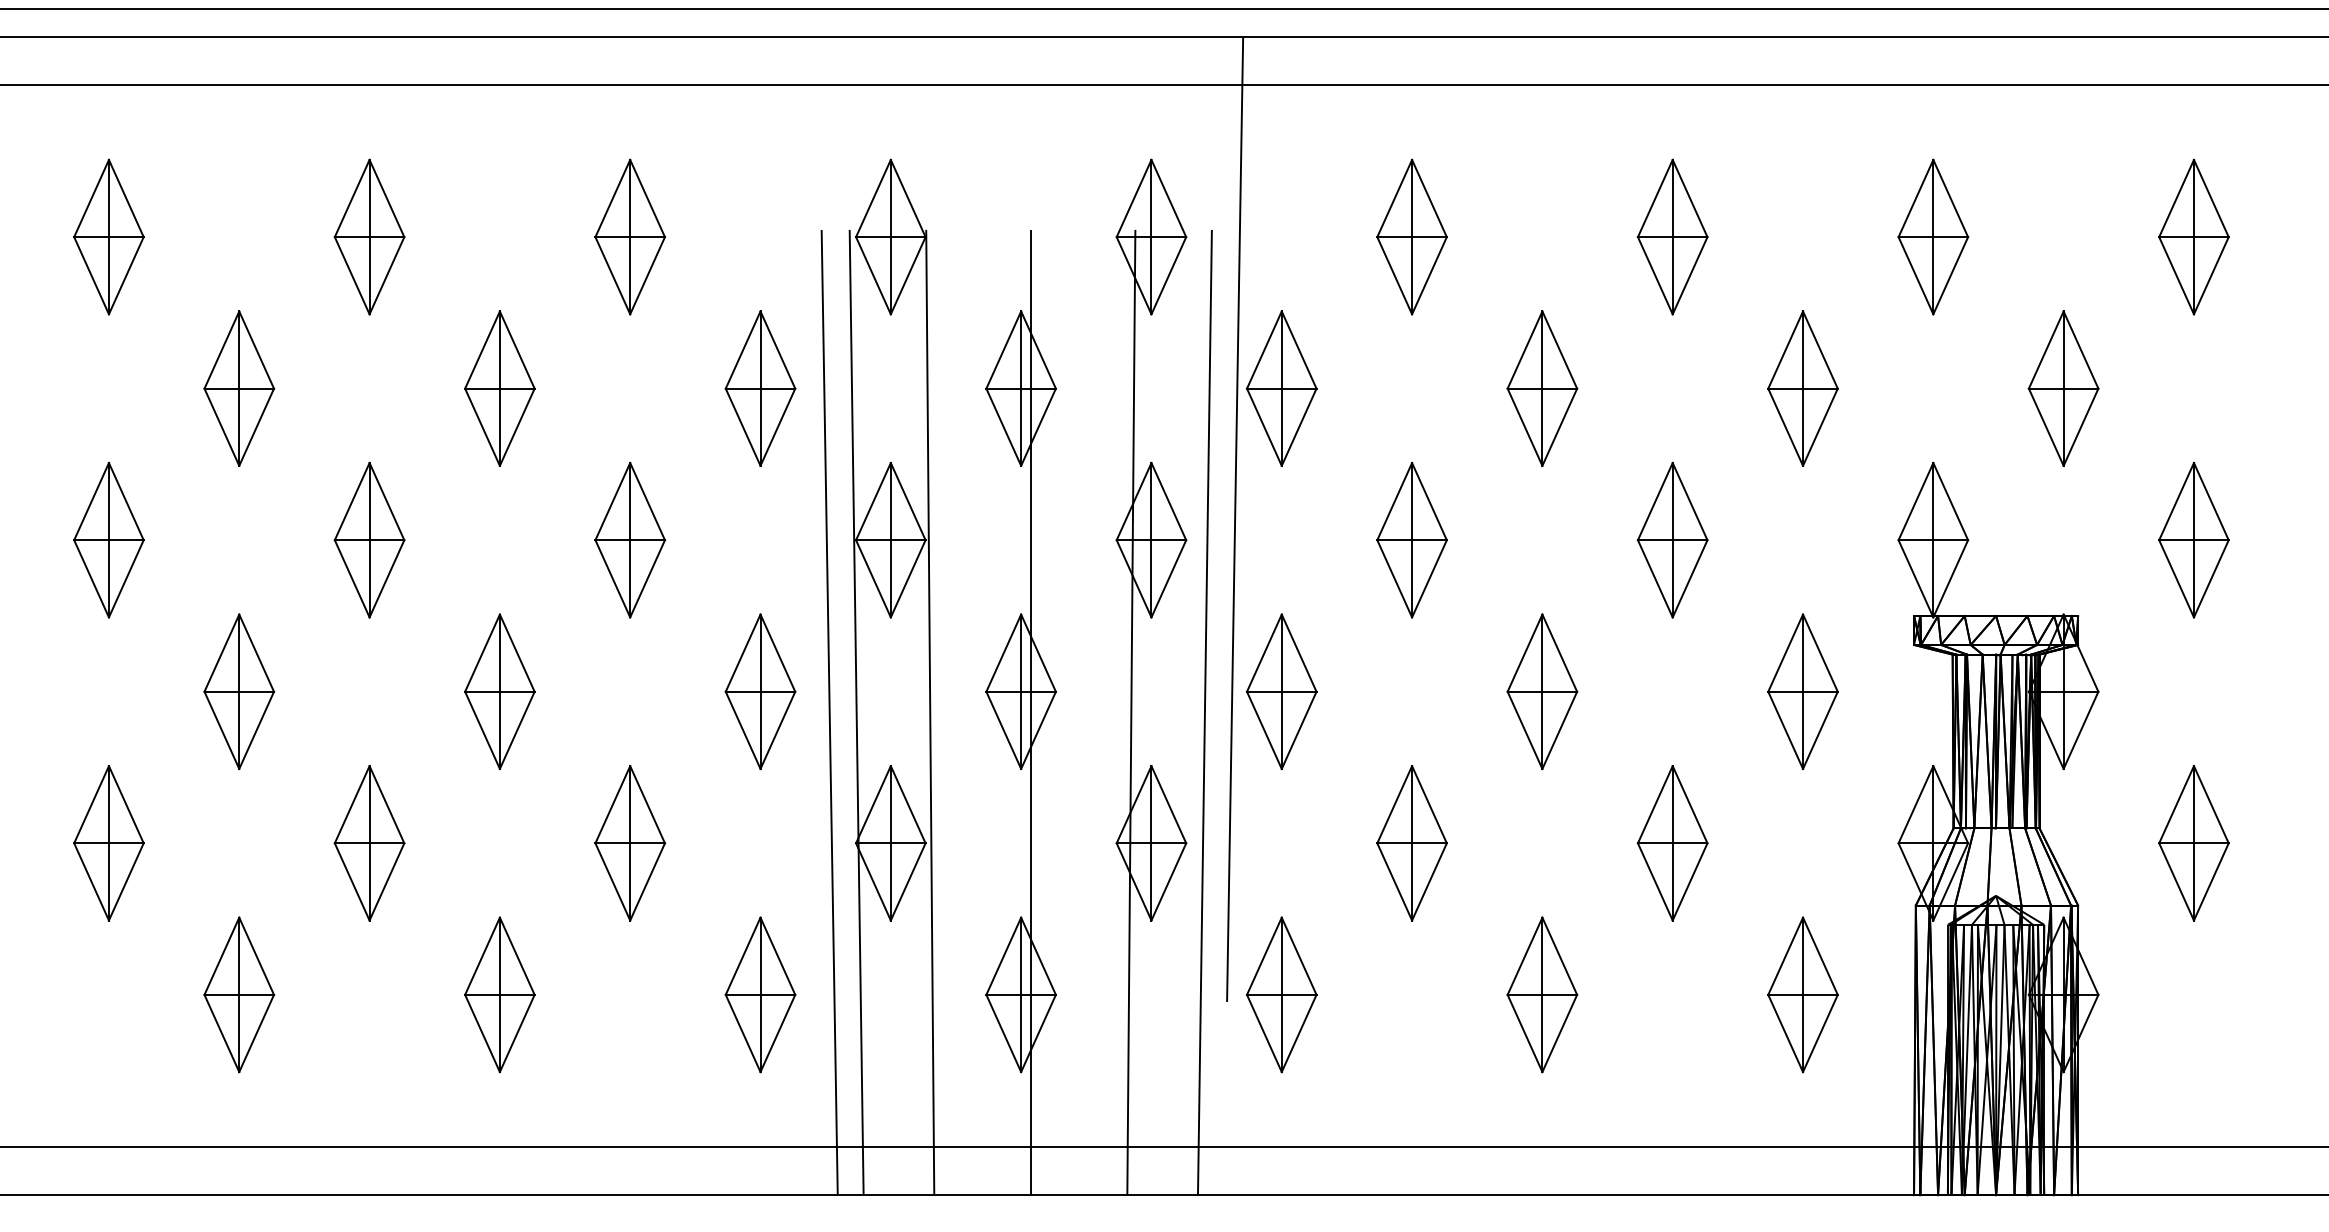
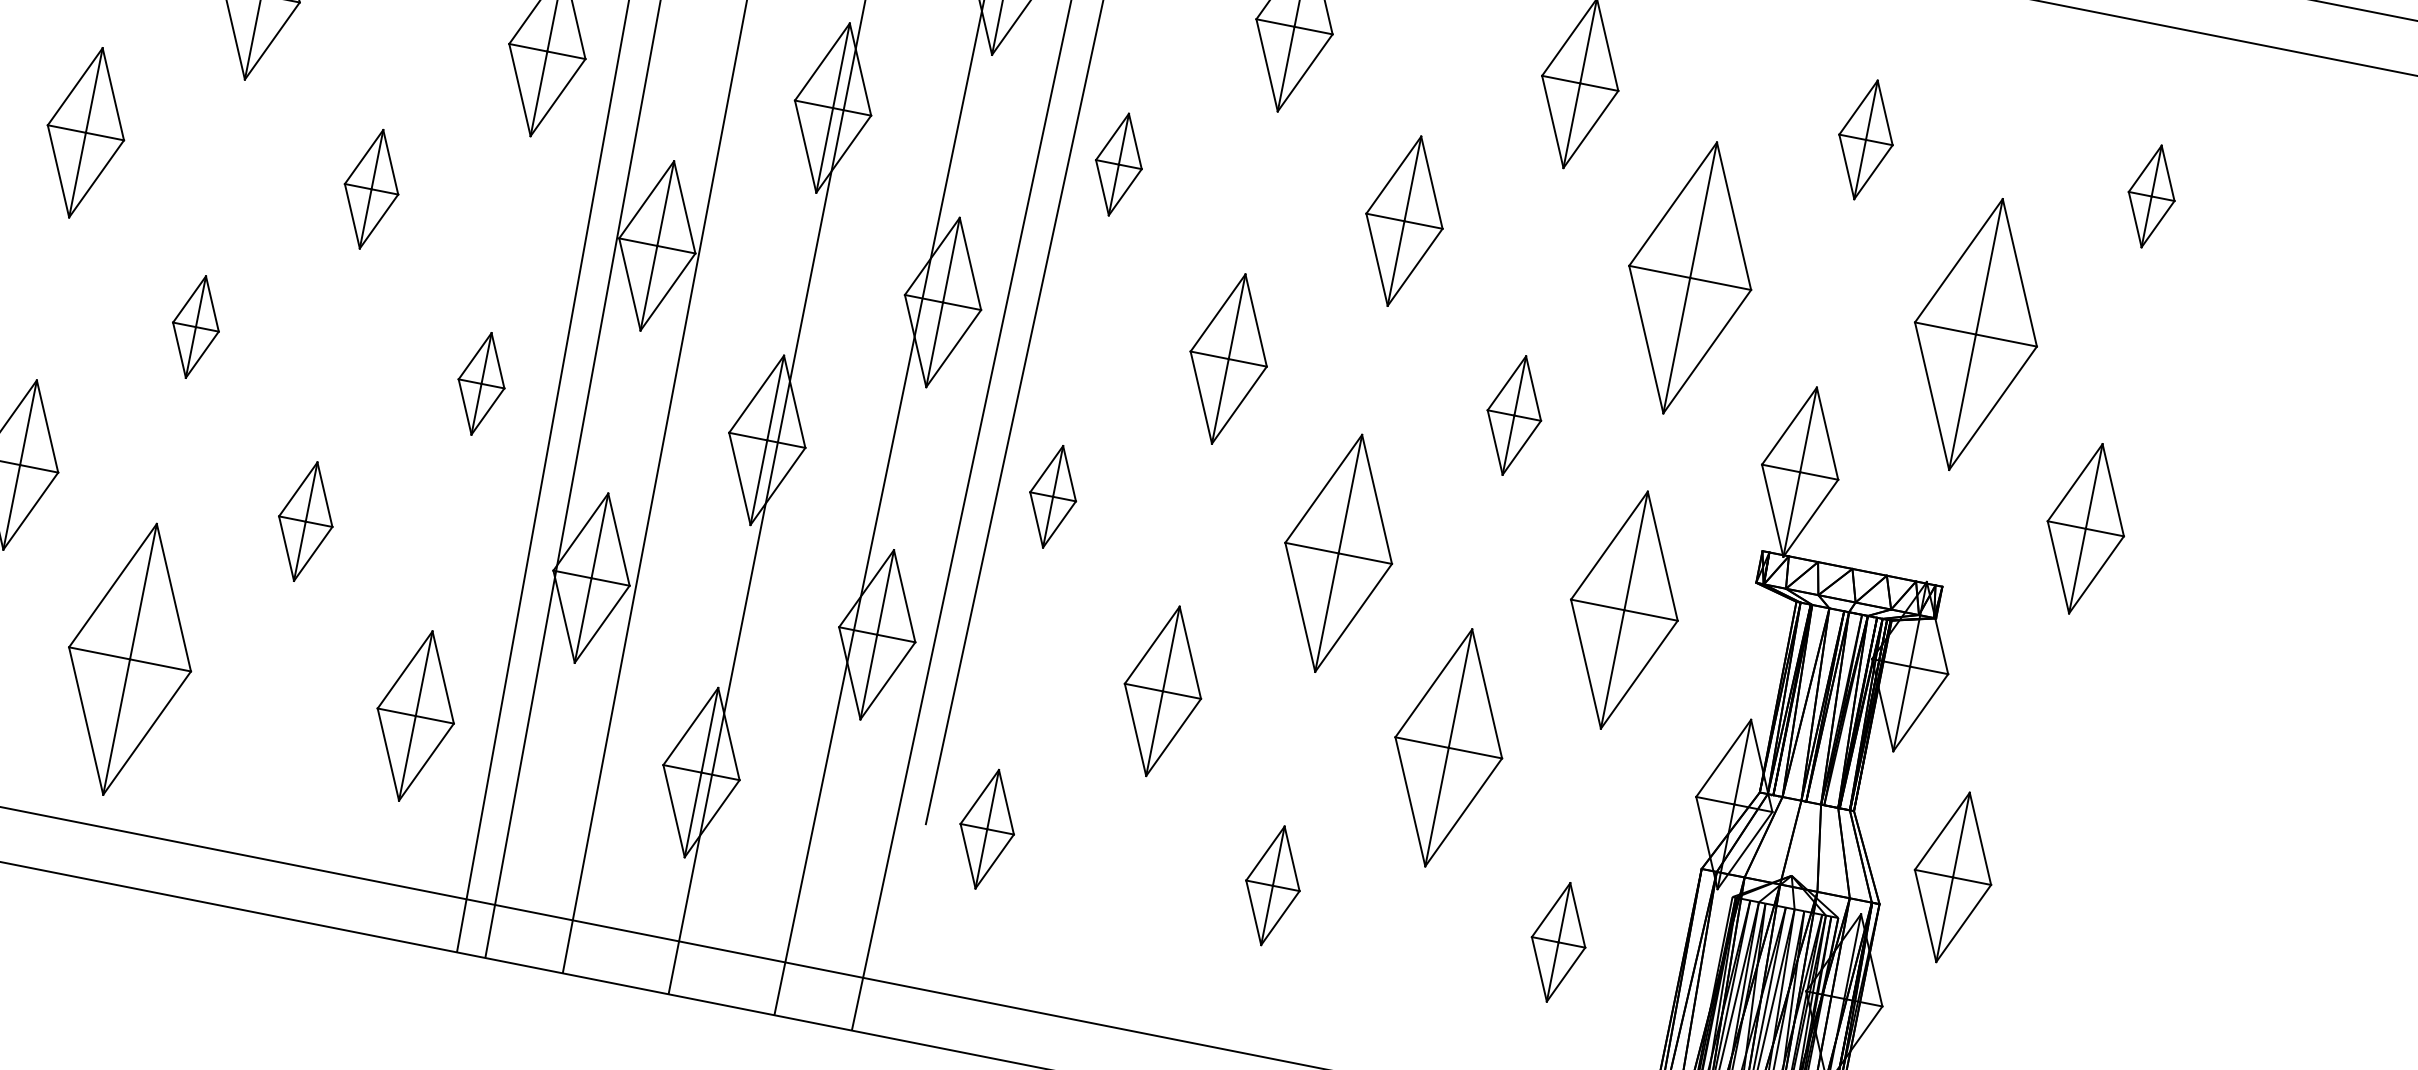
part: (1933, 236) -> (1866, 139), size x0.7
part: (2193, 236) -> (2151, 195), size x0.6
part: (1281, 388) -> (1118, 164), size x0.6
part: (1802, 388) -> (1689, 277), size x1.6
part: (2063, 388) -> (1975, 334), size x1.6
part: (629, 539) -> (371, 188), size x0.7
part: (1672, 539) -> (1514, 414), size x0.7
part: (499, 691) -> (195, 326), size x0.6
part: (760, 691) -> (481, 383), size x0.6
part: (1281, 691) -> (1052, 496), size x0.6
part: (1542, 691) -> (1338, 553), size x1.4
part: (1802, 691) -> (1623, 609), size x1.4
part: (629, 843) -> (305, 521), size x0.7
part: (1672, 843) -> (1448, 748), size x1.4
part: (2193, 843) -> (1952, 877), moved
part: (499, 994) -> (129, 658), size x1.6
part: (1281, 994) -> (986, 828), size x0.7
part: (1542, 994) -> (1273, 885), size x0.7
part: (1802, 994) -> (1558, 941), size x0.7

